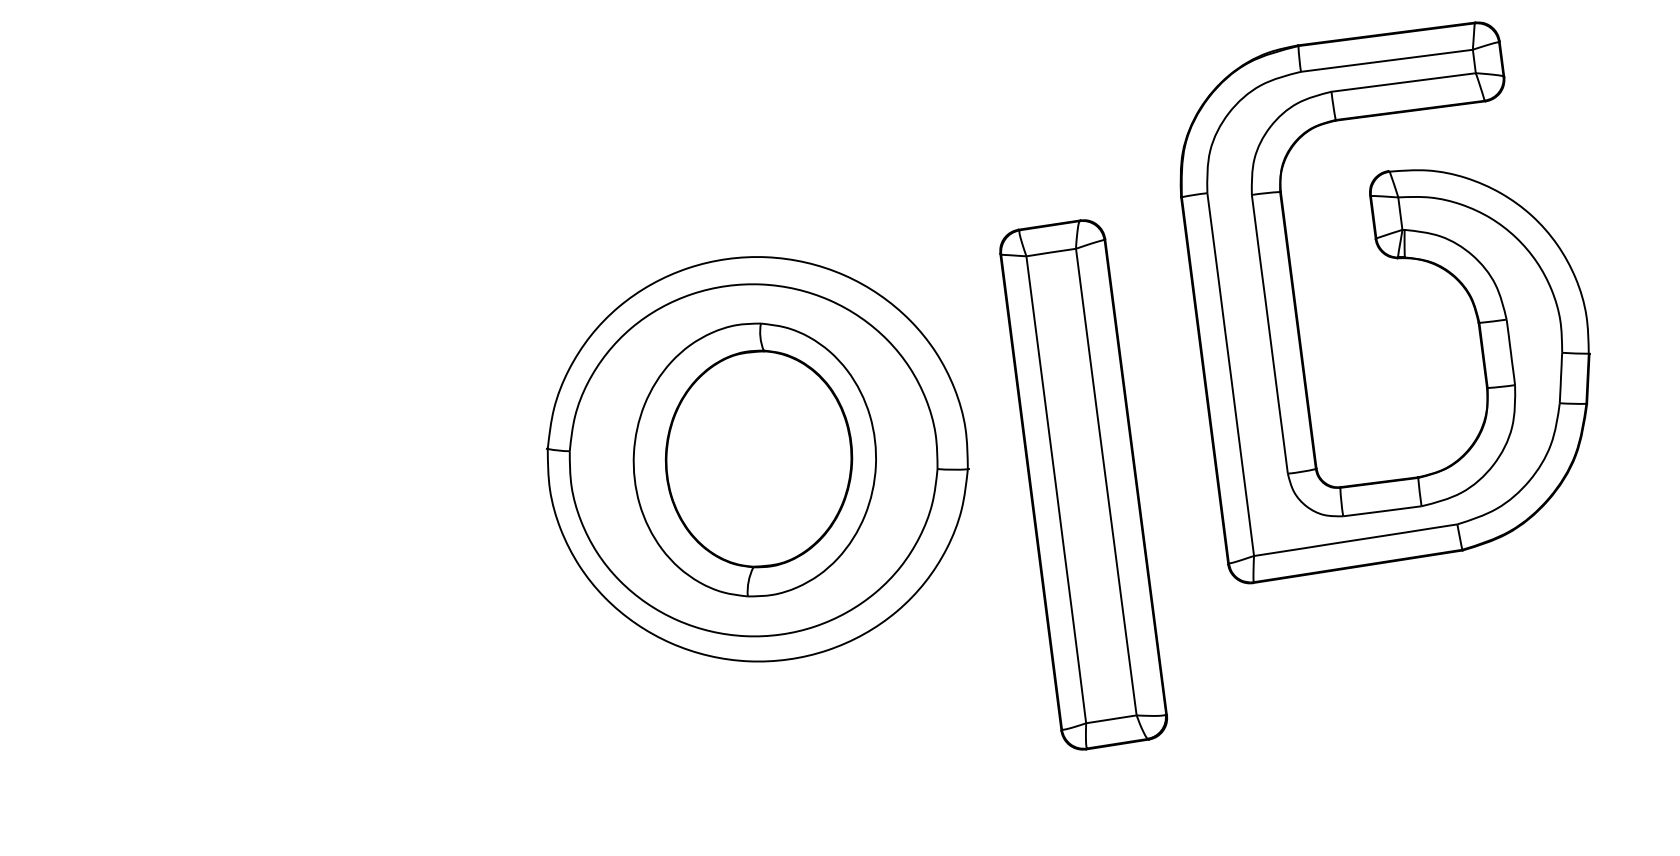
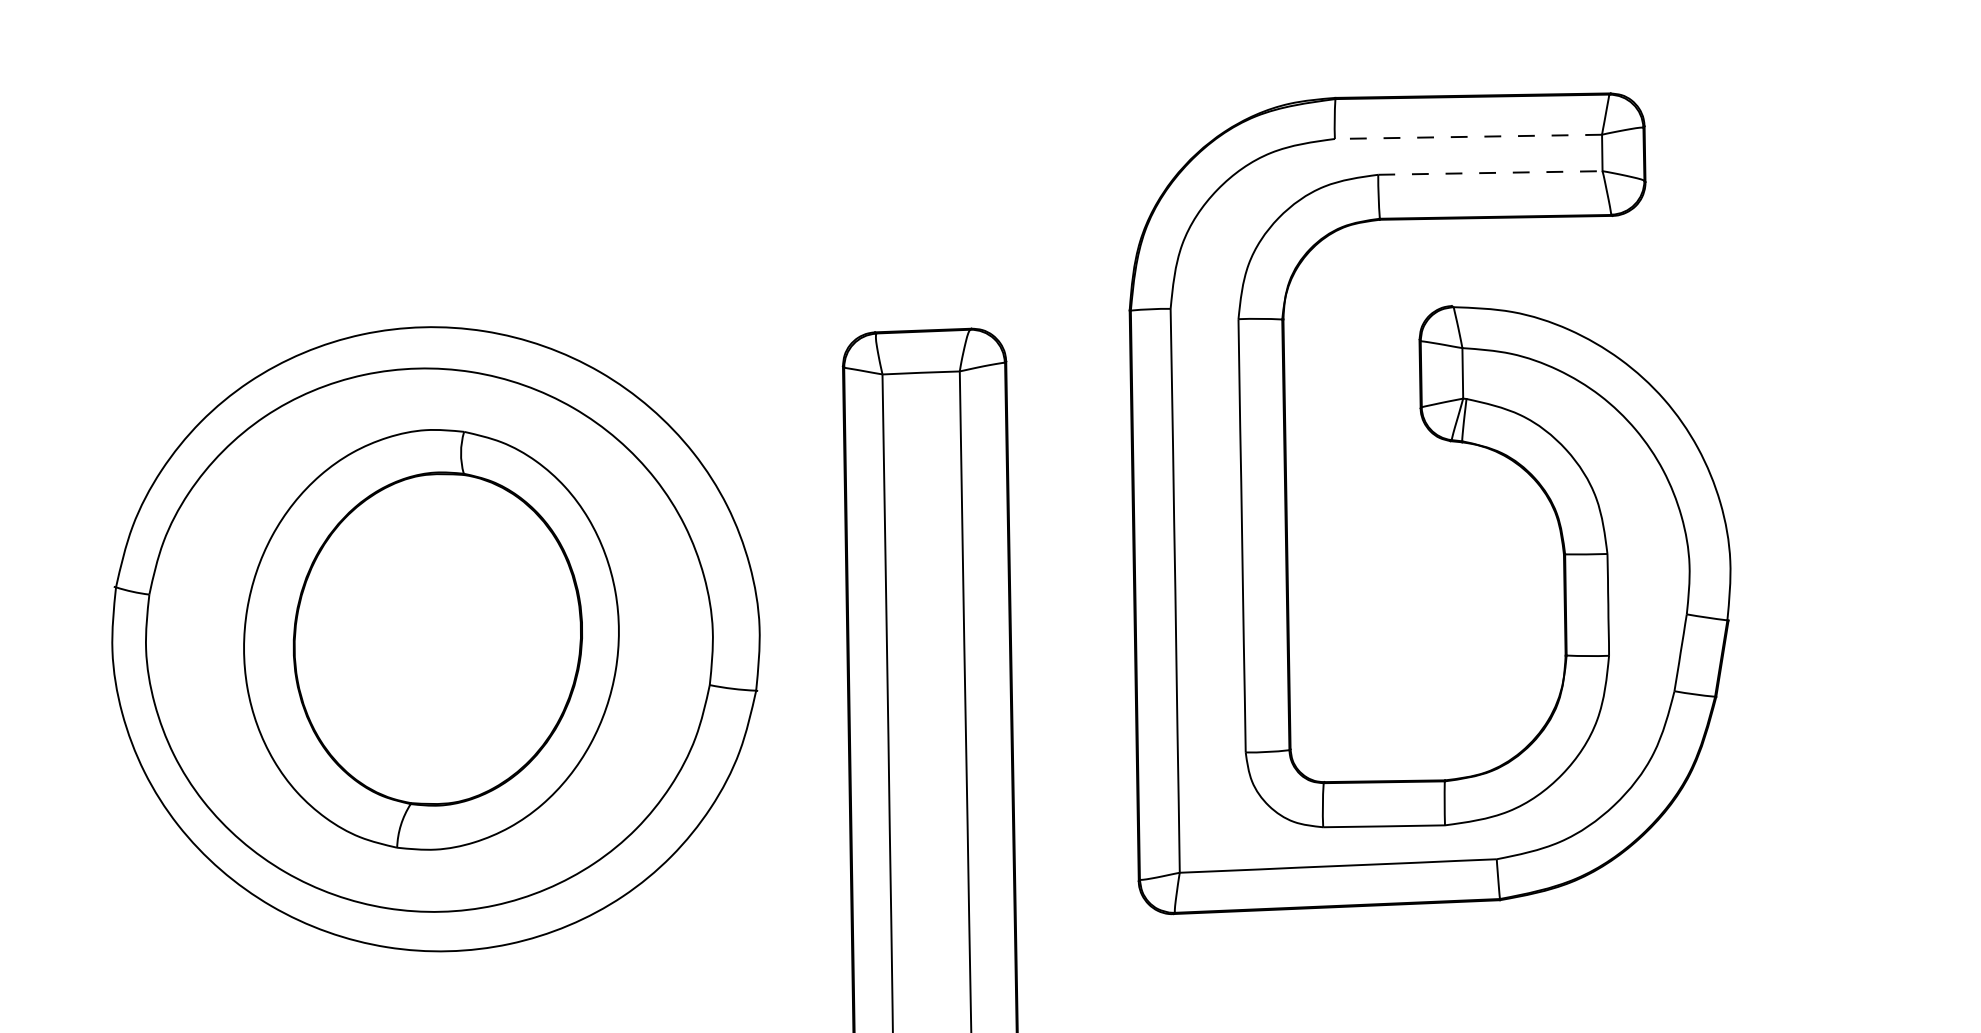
line: (1386, 60) -> (1467, 136), solid -> dashed
line: (1403, 82) -> (1490, 172), solid -> dashed

